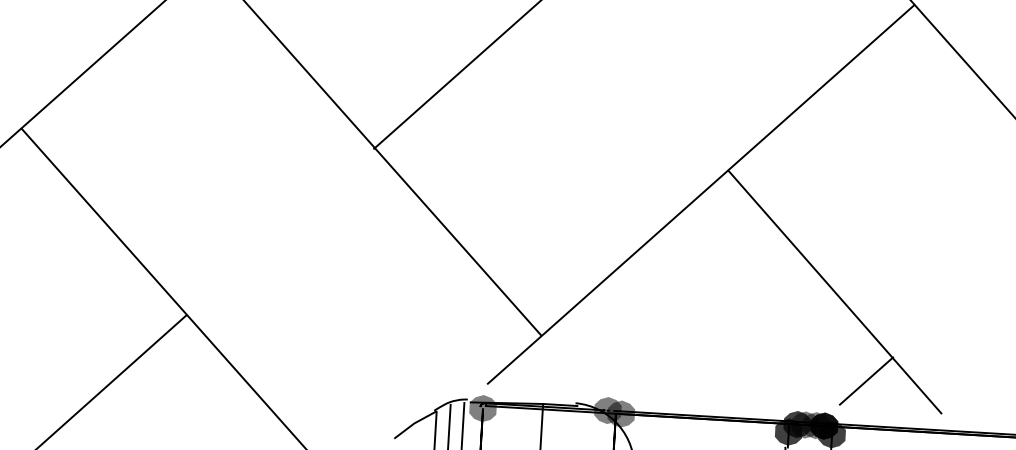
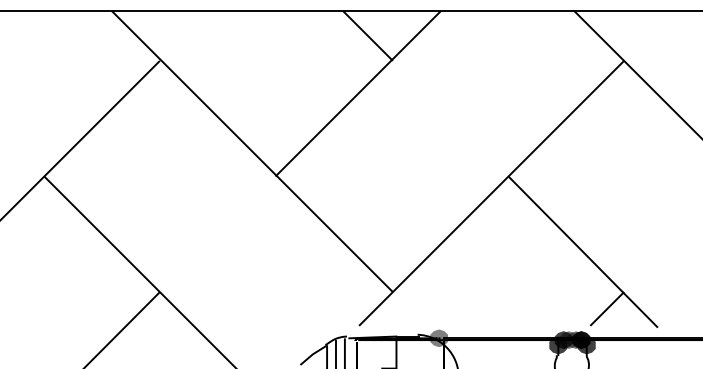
fill: (483, 408) -> (357, 341), removed
fill: (620, 414) -> (447, 340), removed

